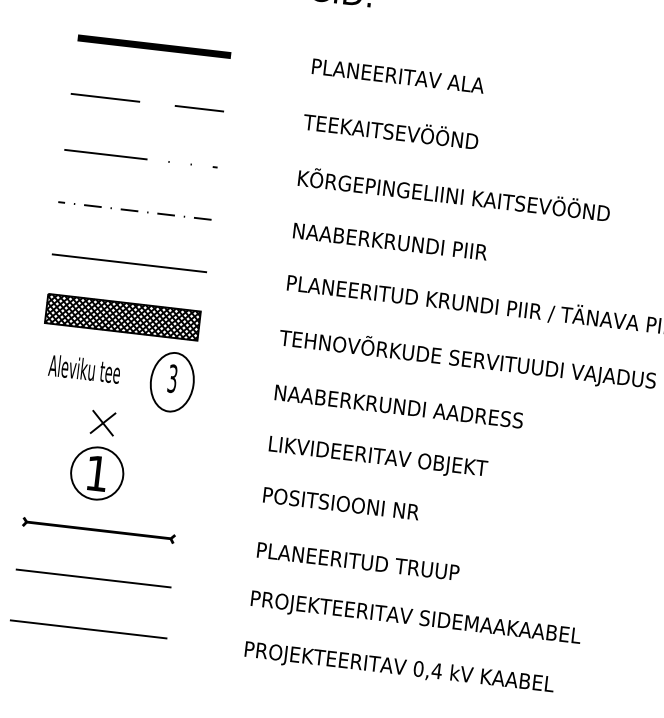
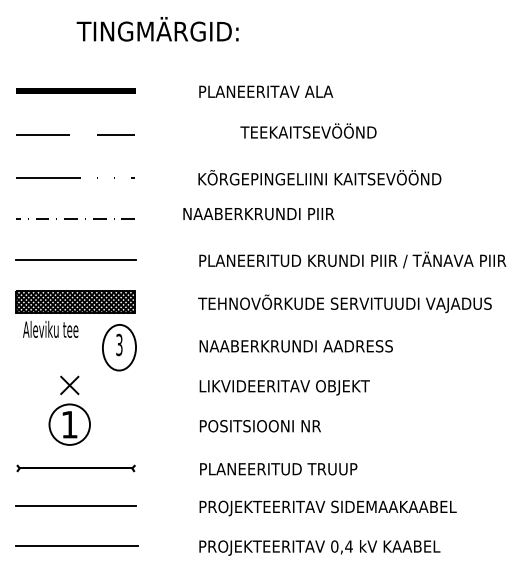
text: (391, 129) -> (308, 130), moved
text: (389, 242) -> (258, 214), moved
text: (84, 369) -> (50, 329), moved

